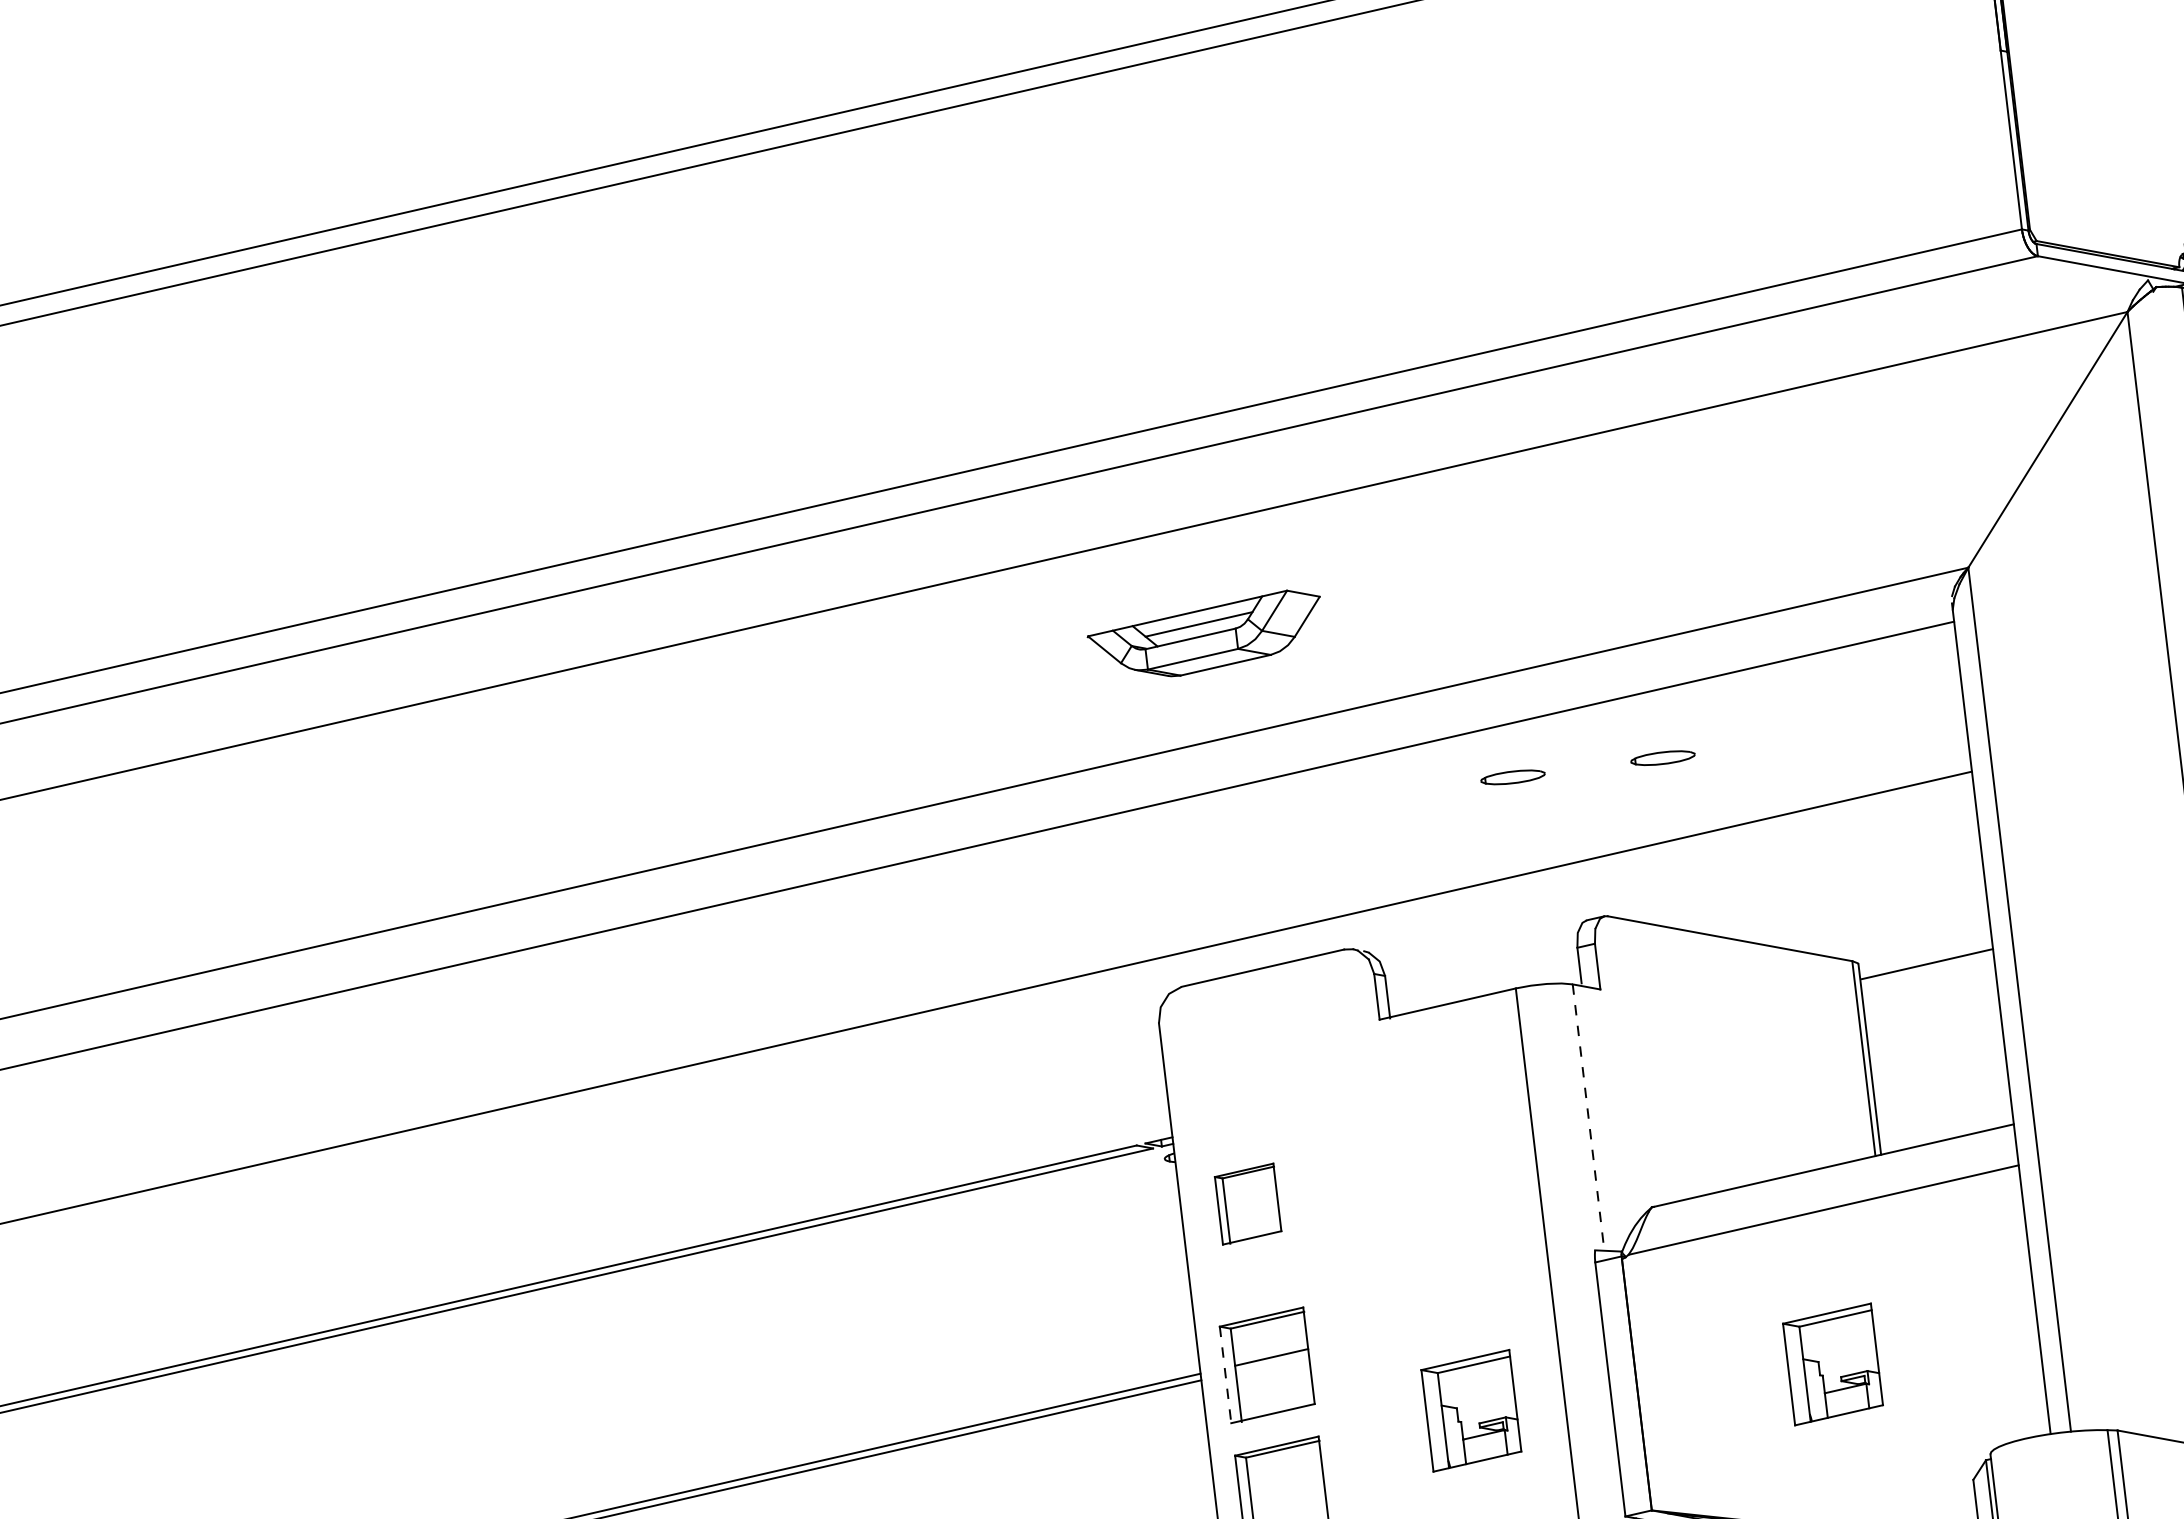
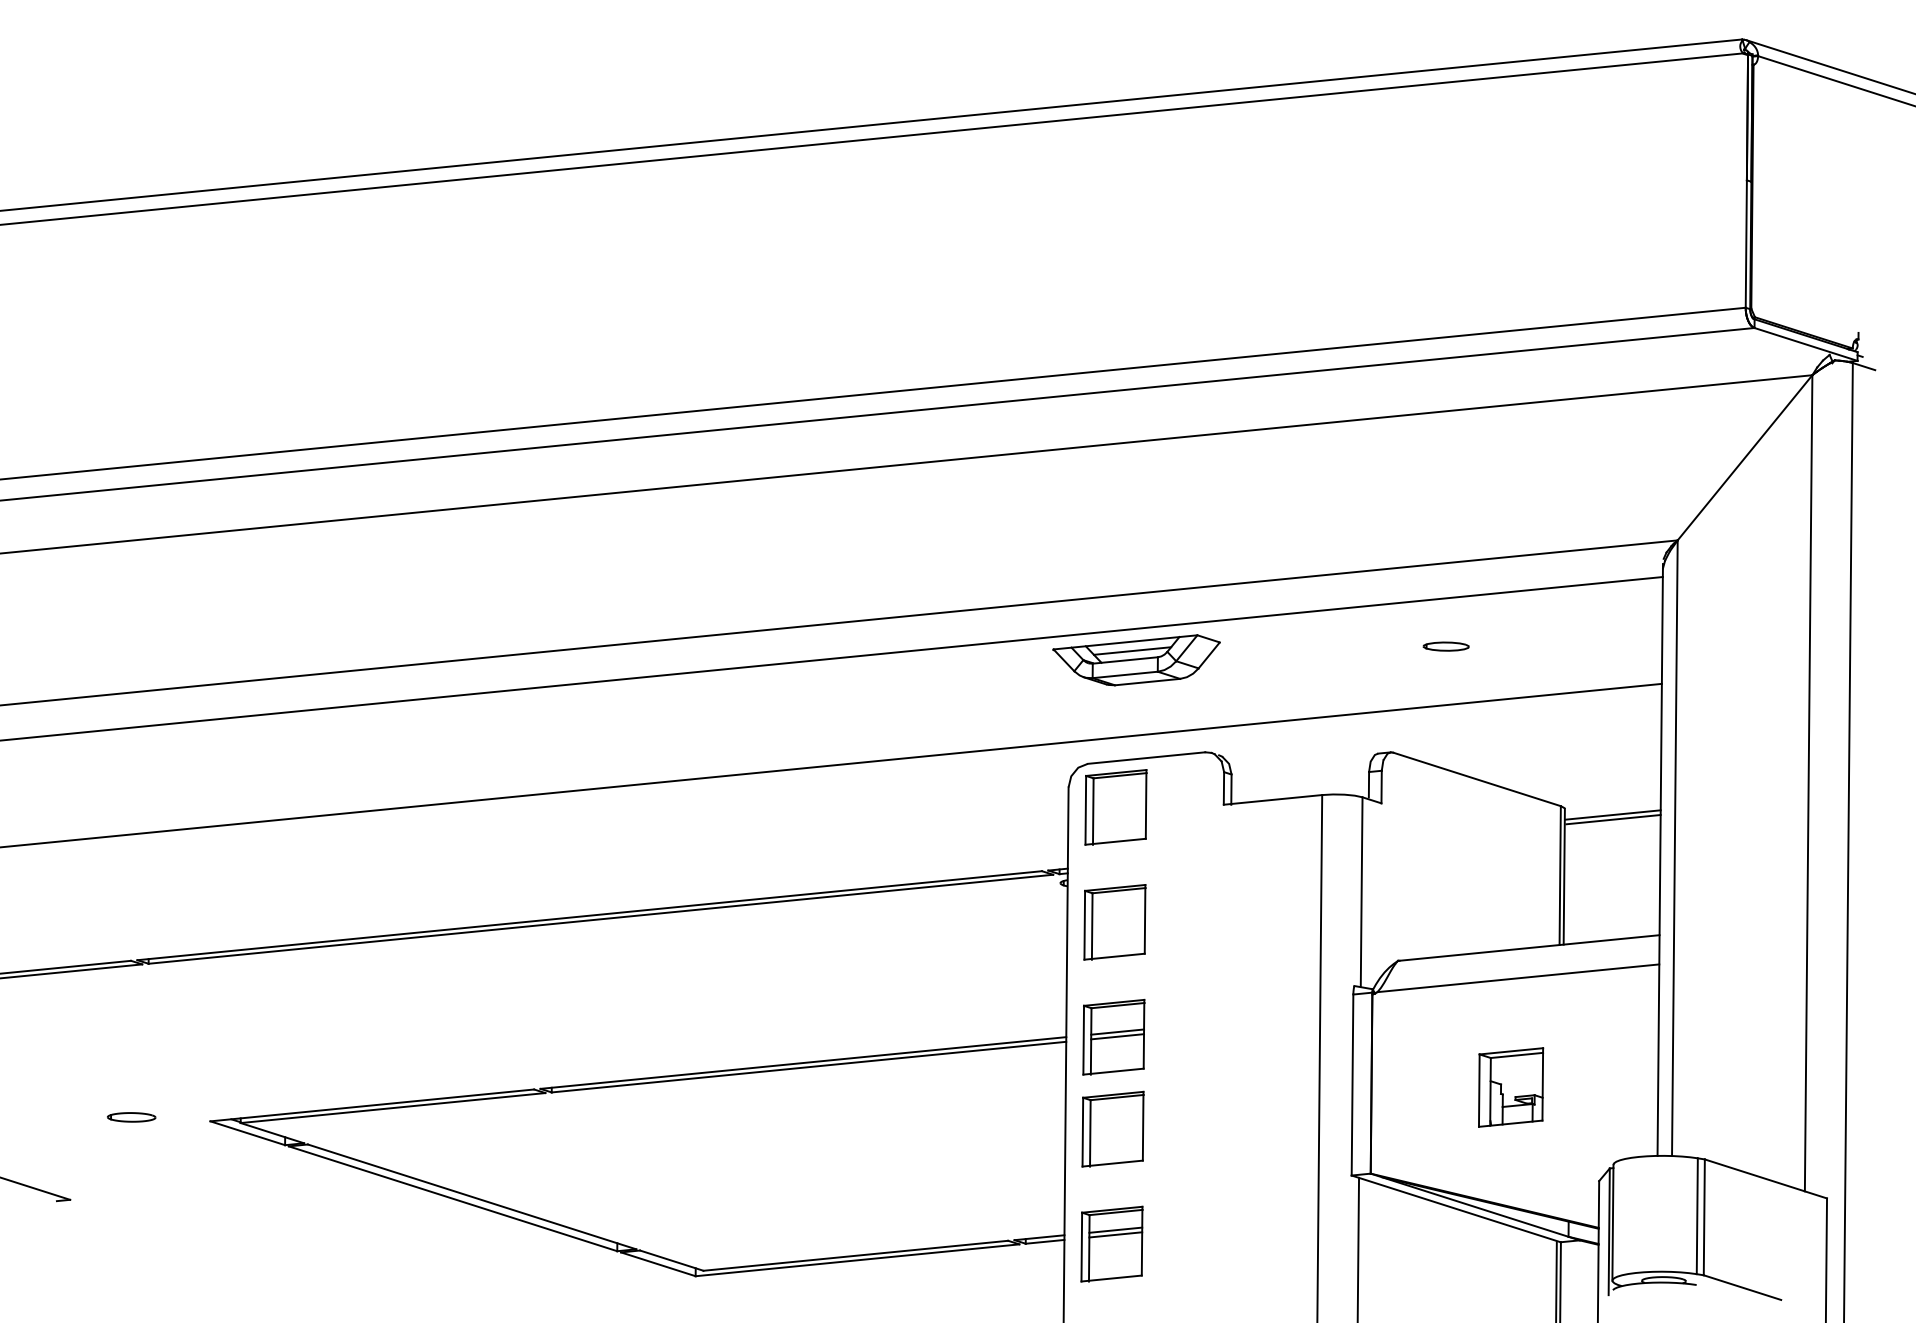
part: (1206, 636) -> (1136, 660), moved
part: (1511, 777) -> (1338, 646), removed
line: (1928, 970) -> (1613, 819), added
part: (1228, 1043) -> (1115, 807), added
line: (1588, 1117) -> (1361, 892), dashed -> solid
part: (1247, 1204) -> (1114, 922), size x1.43
line: (1272, 1363) -> (1117, 1036), added
line: (1225, 1375) -> (1083, 1040), dashed -> solid
part: (1472, 1410) -> (1253, 1087), removed

